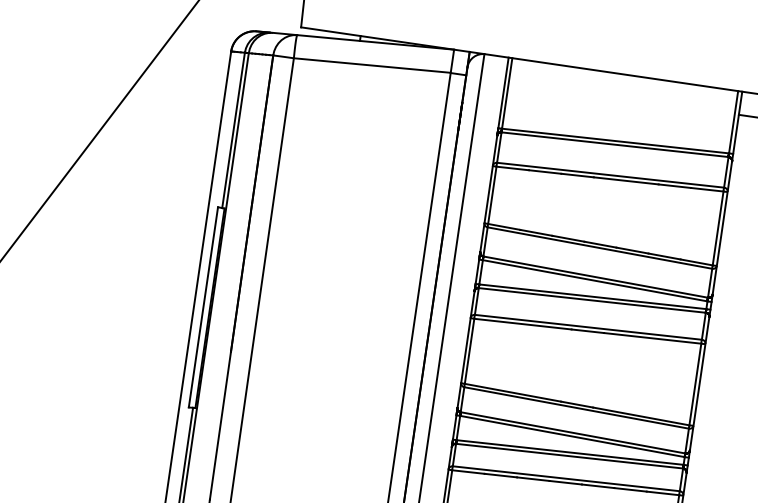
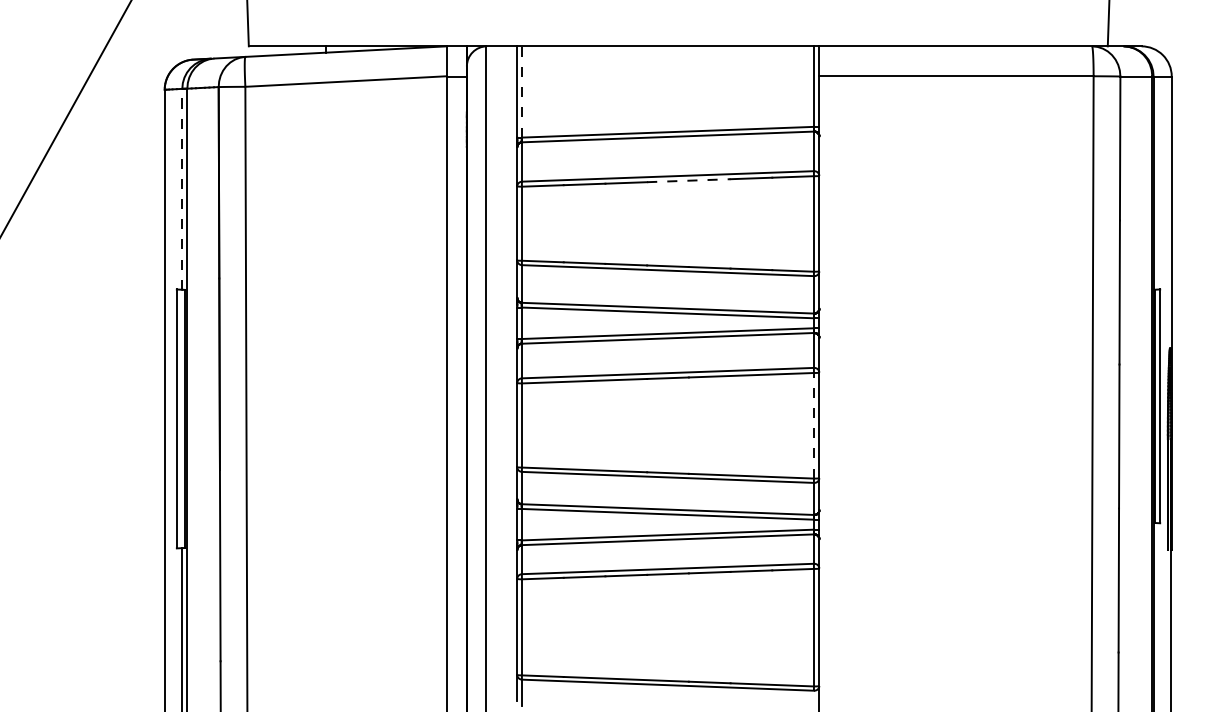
line: (507, 93) -> (522, 91), solid -> dashed
line: (233, 129) -> (182, 188), solid -> dashed
line: (625, 180) -> (688, 180), solid -> dashed
line: (695, 384) -> (814, 425), solid -> dashed

